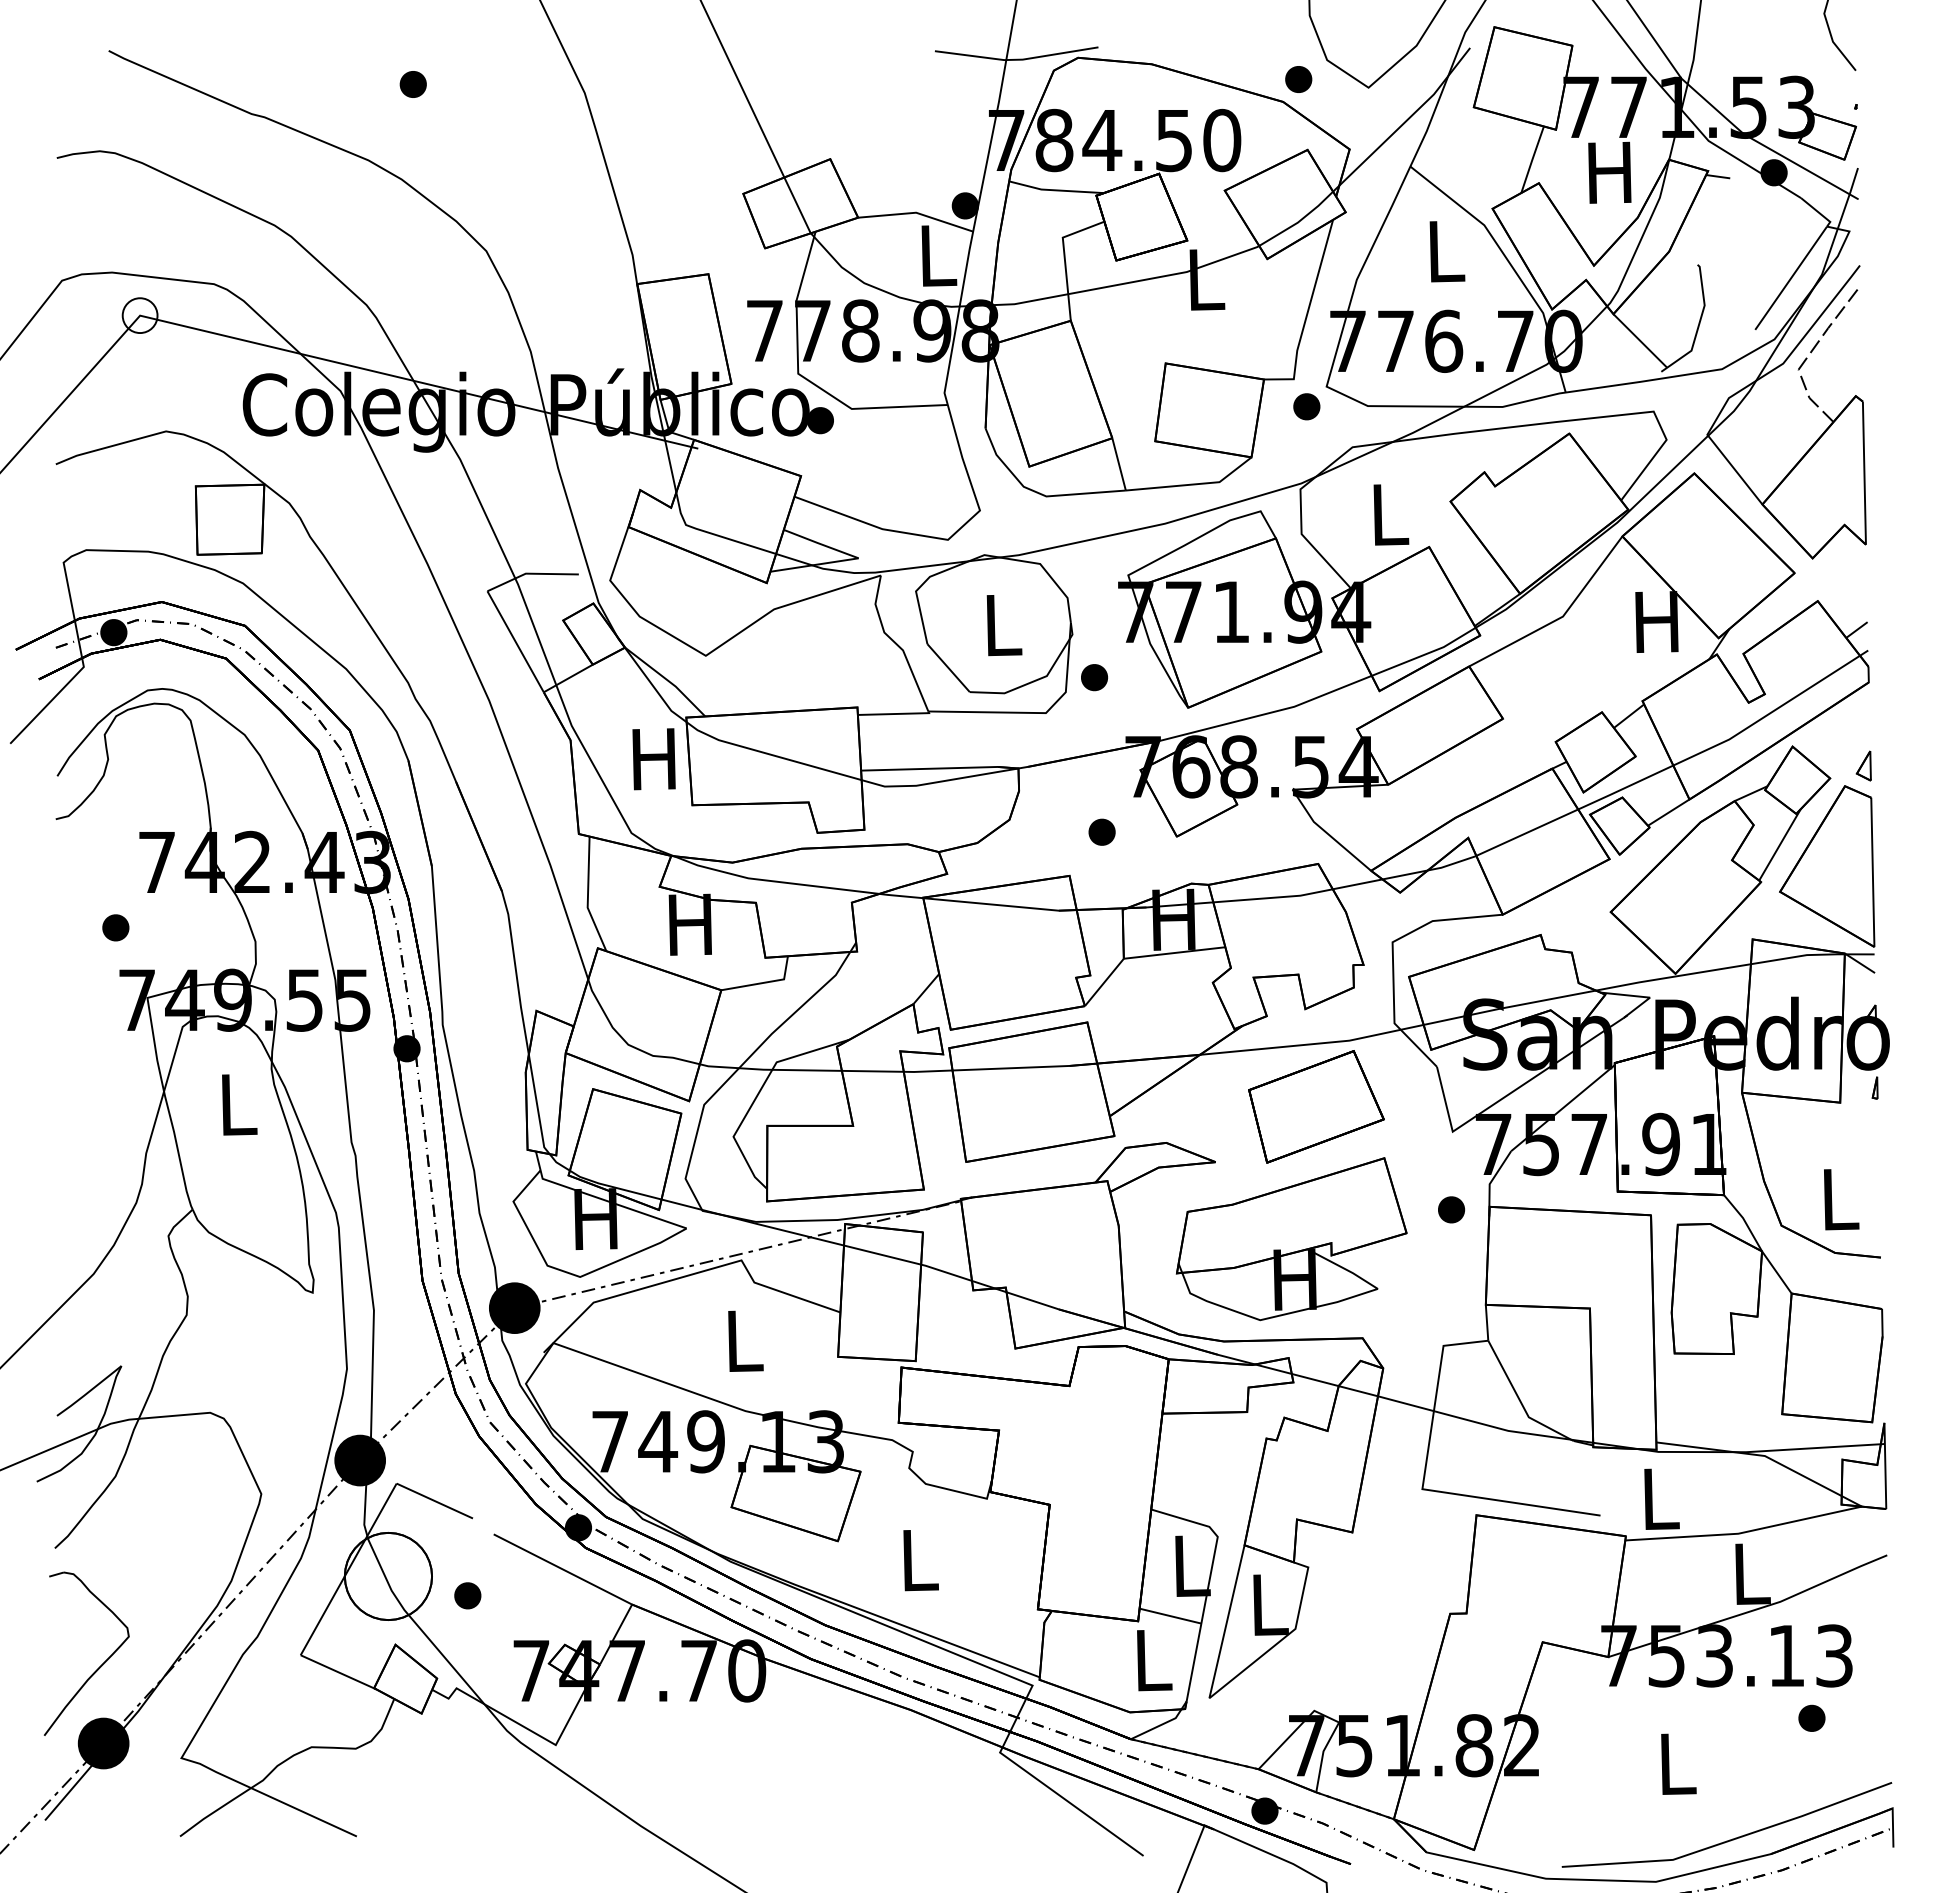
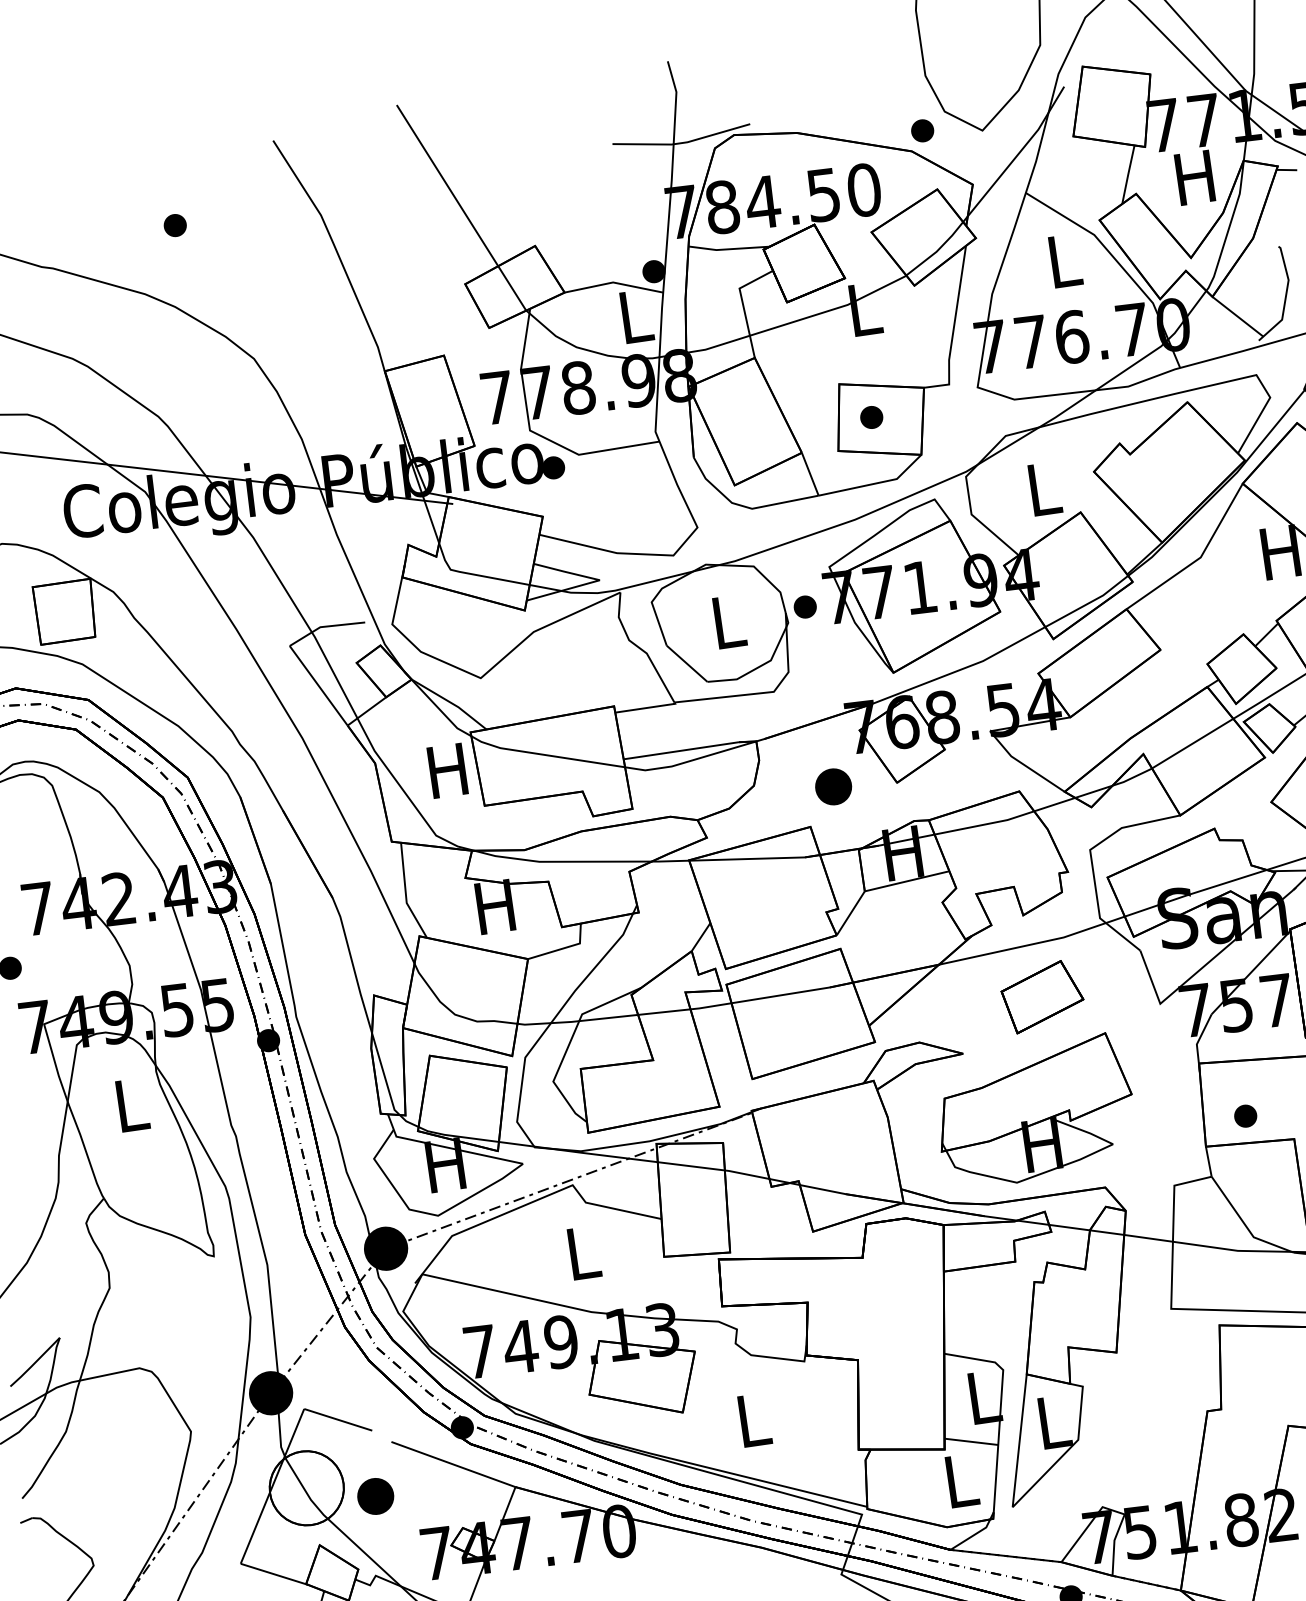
part: (1306, 406) -> (871, 417), moved
part: (1094, 677) -> (805, 606), moved
part: (1101, 831) -> (832, 786), size x1.6
part: (1316, 1106) -> (1042, 996), size x0.7
part: (1451, 1209) -> (1245, 1115), moved
part: (467, 1595) -> (375, 1496), size x1.6

